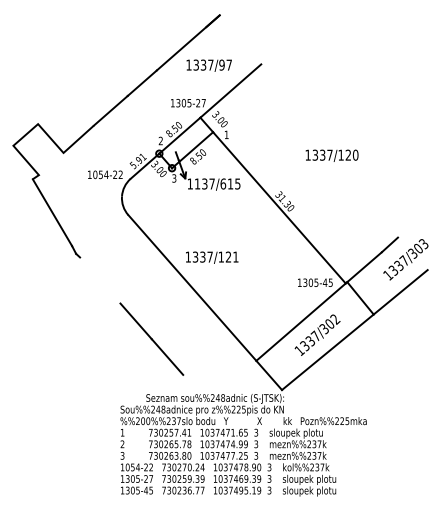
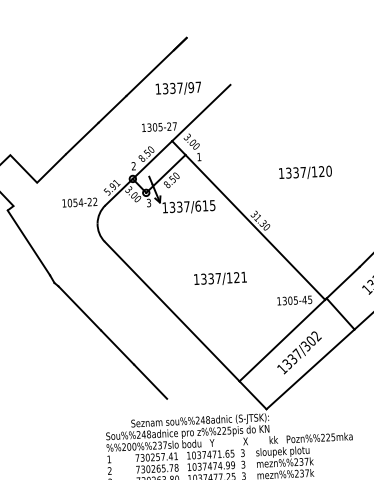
text: (197, 183) -> (172, 206), 1137/615 -> 1337/615
text: (212, 257) -> (220, 278), moved
line: (100, 280) -> (80, 308), added

